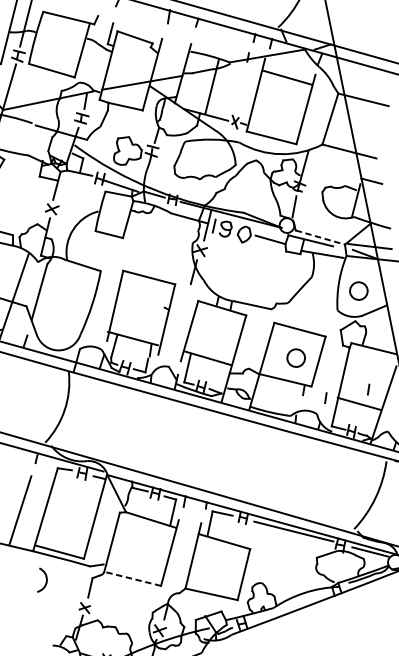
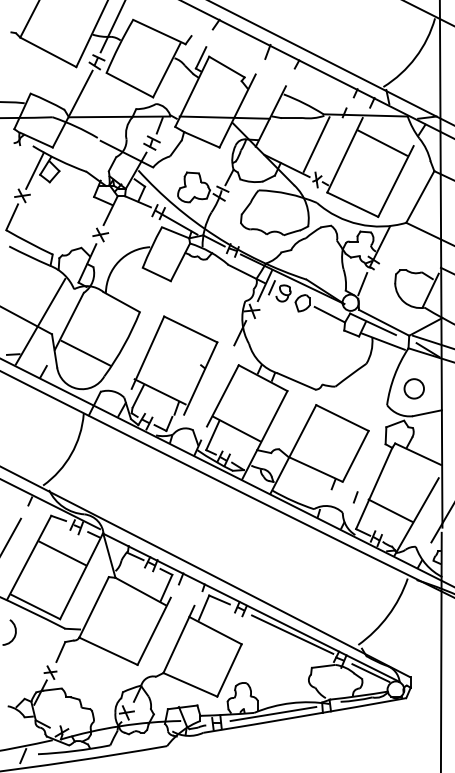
line: (212, 86) -> (316, 144), moved
line: (320, 238) -> (384, 323), dashed -> solid
line: (60, 317) -> (86, 353), added
circle: (295, 357) -> (331, 447), removed
line: (368, 389) -> (403, 497), removed
line: (74, 499) -> (62, 553), added
line: (132, 579) -> (108, 651), dashed -> solid
line: (290, 606) -> (273, 714), added

